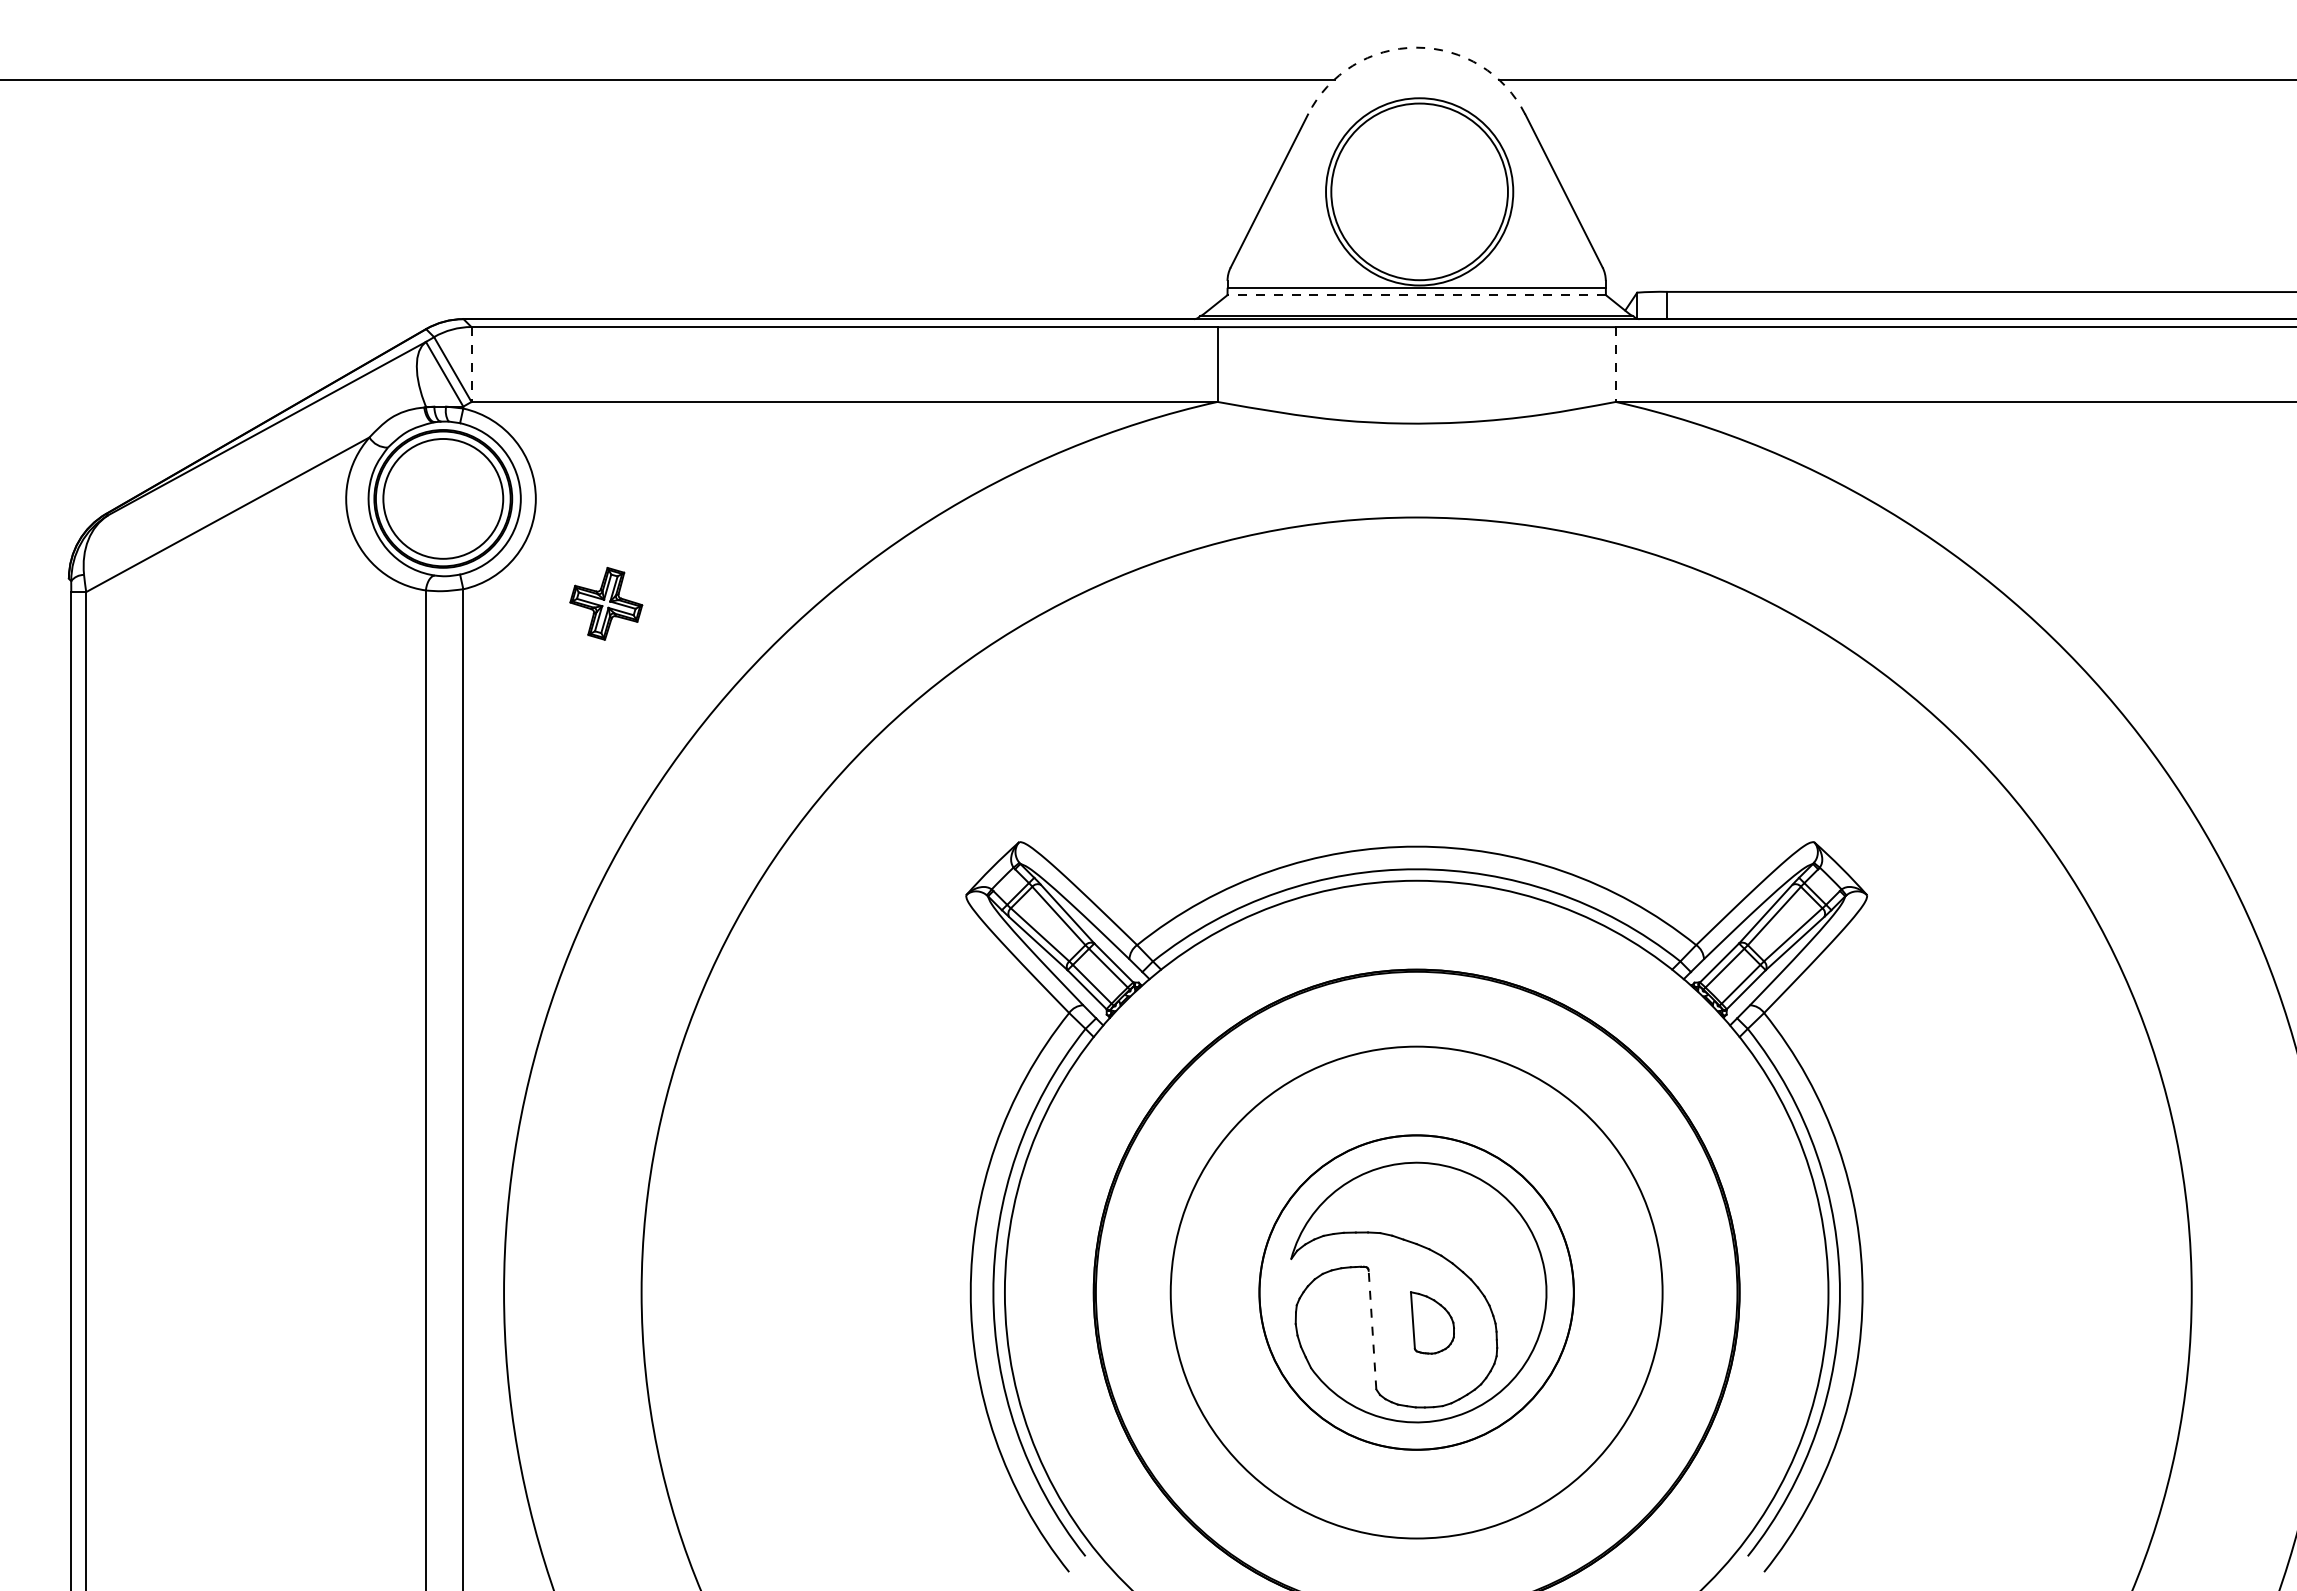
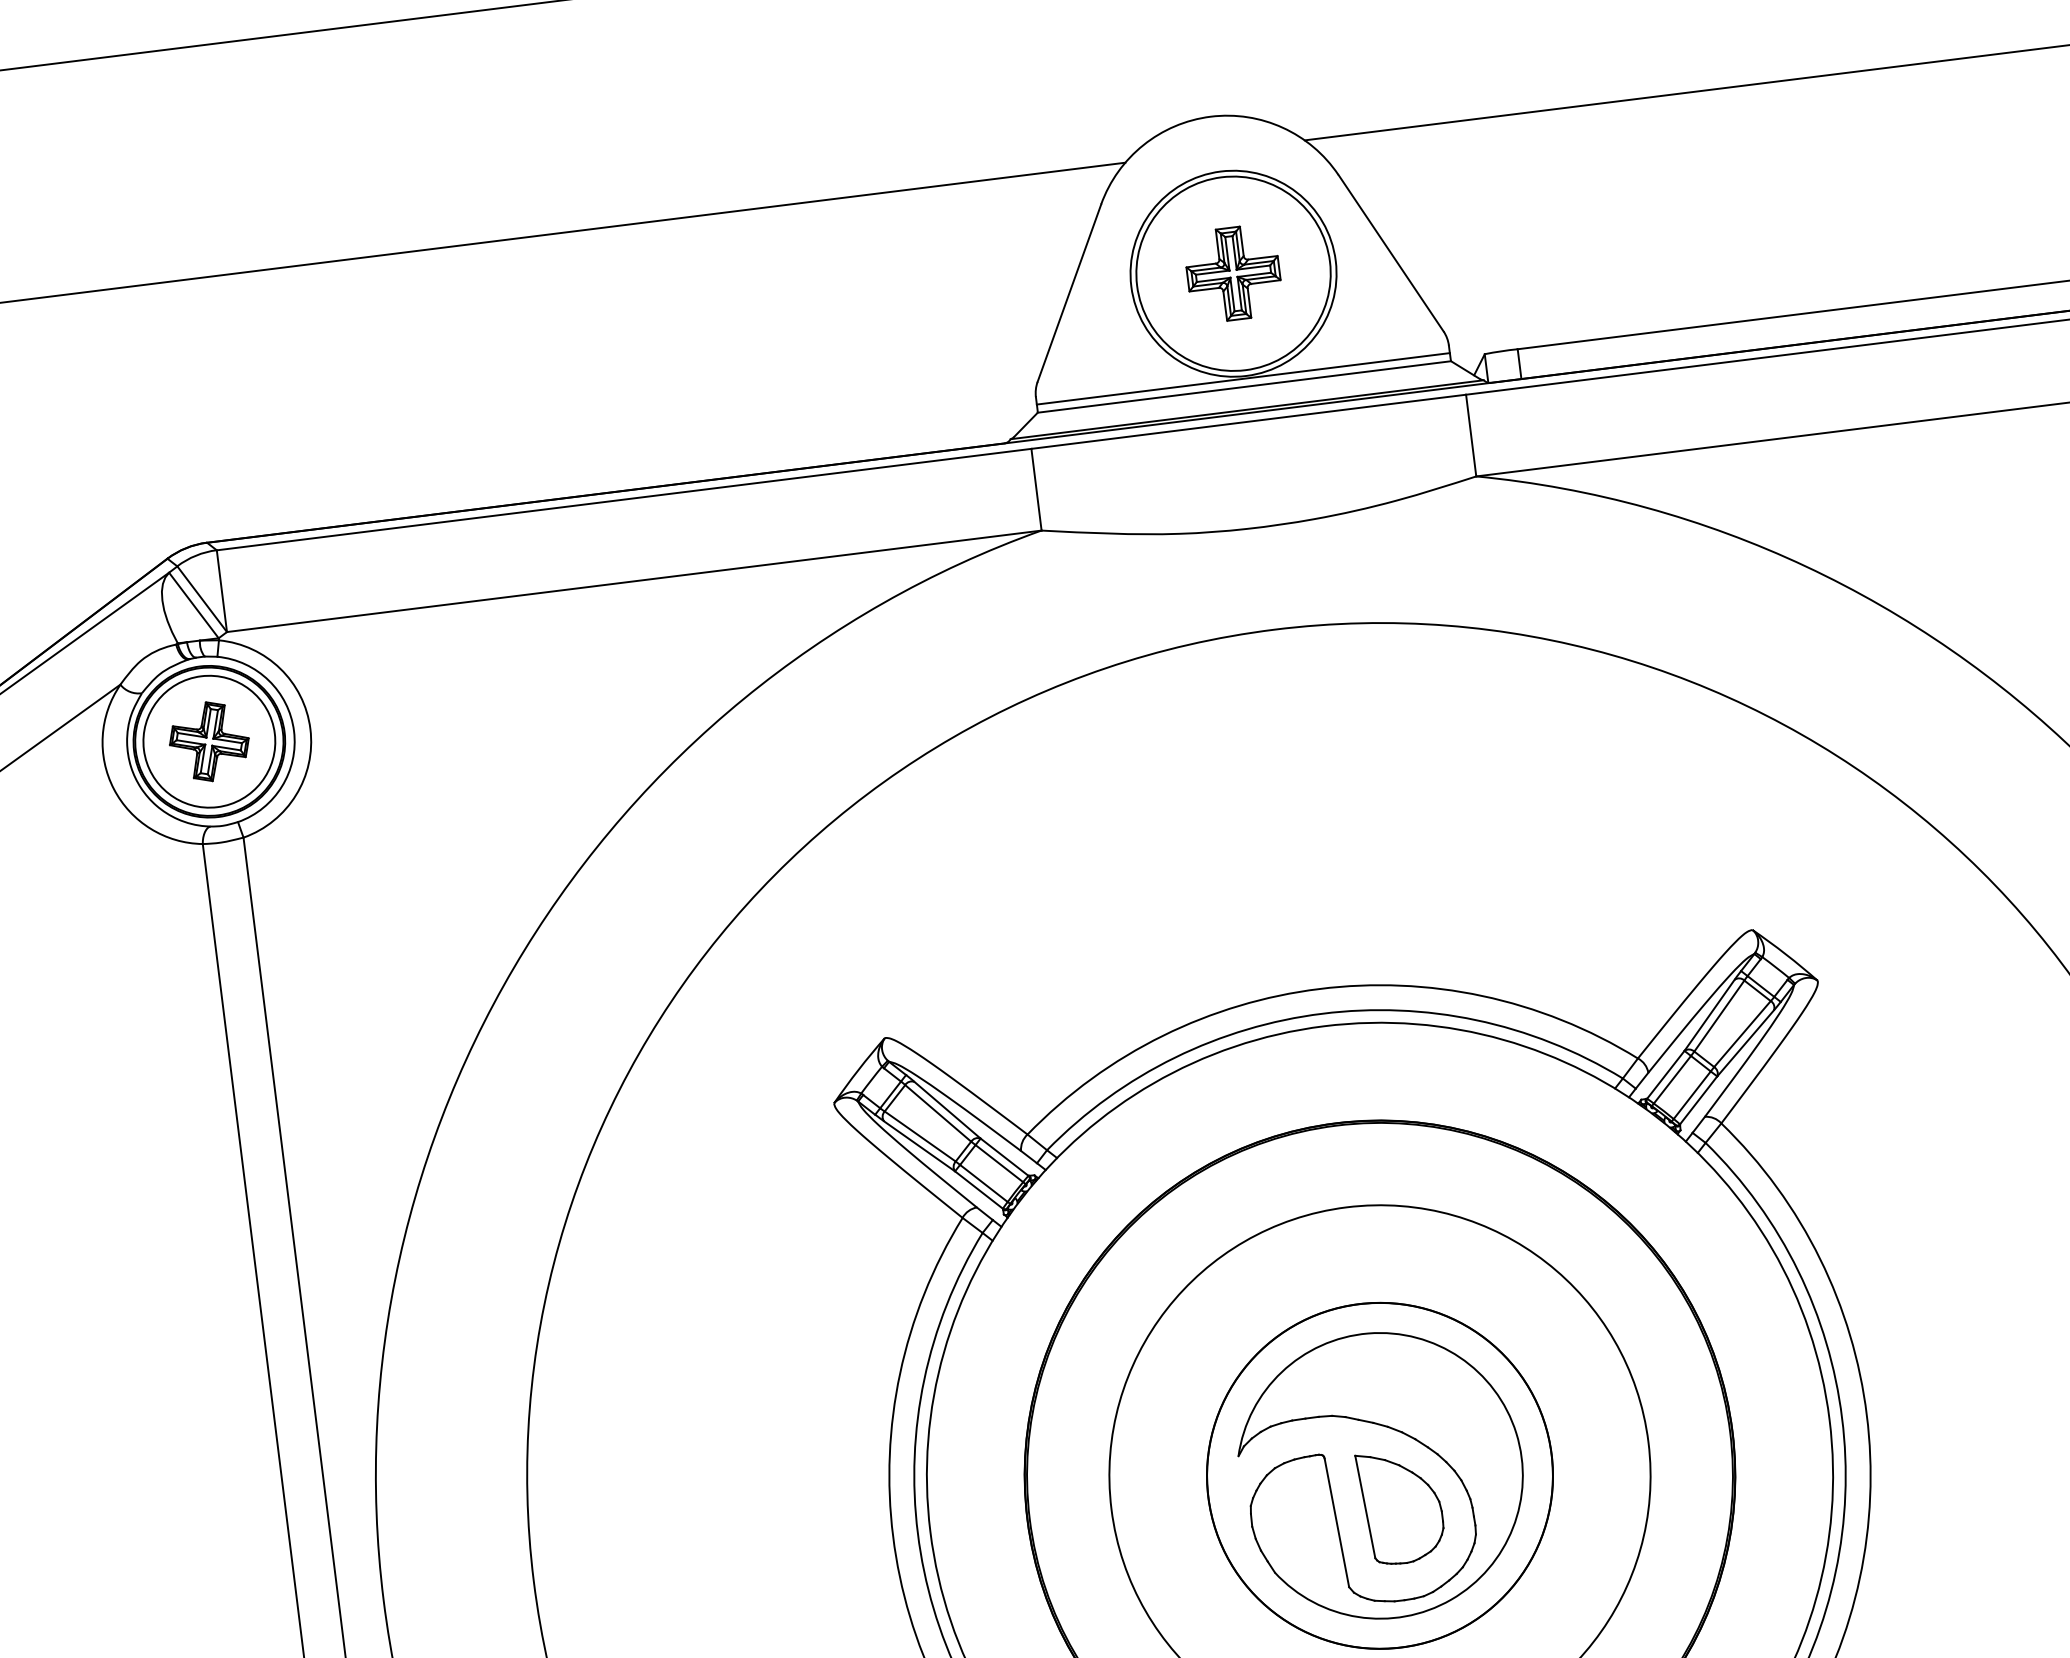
arc: (1416, 47) -> (1210, 116), dashed -> solid
part: (1419, 191) -> (1233, 273), added
line: (1416, 295) -> (1244, 387), dashed -> solid
line: (471, 365) -> (222, 592), dashed -> solid
line: (1615, 365) -> (1470, 436), dashed -> solid
part: (606, 603) -> (209, 741), moved
part: (1432, 1322) -> (1401, 1506), size x1.67
line: (1372, 1329) -> (1336, 1522), dashed -> solid

